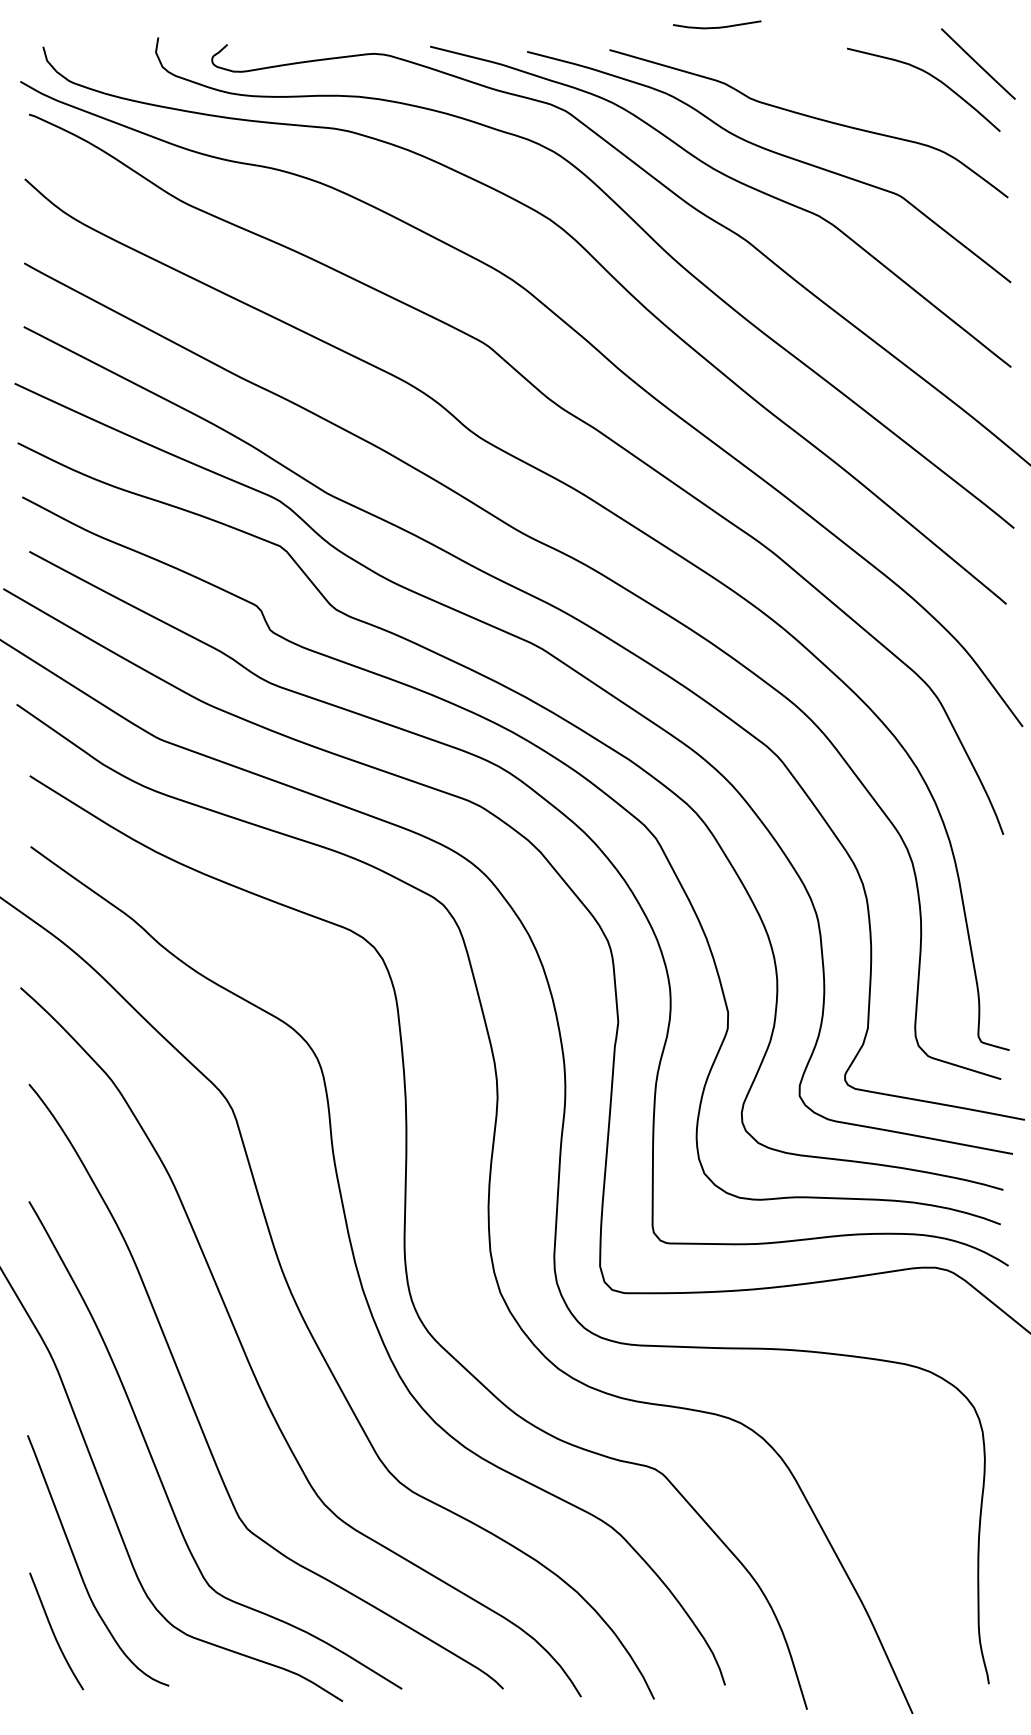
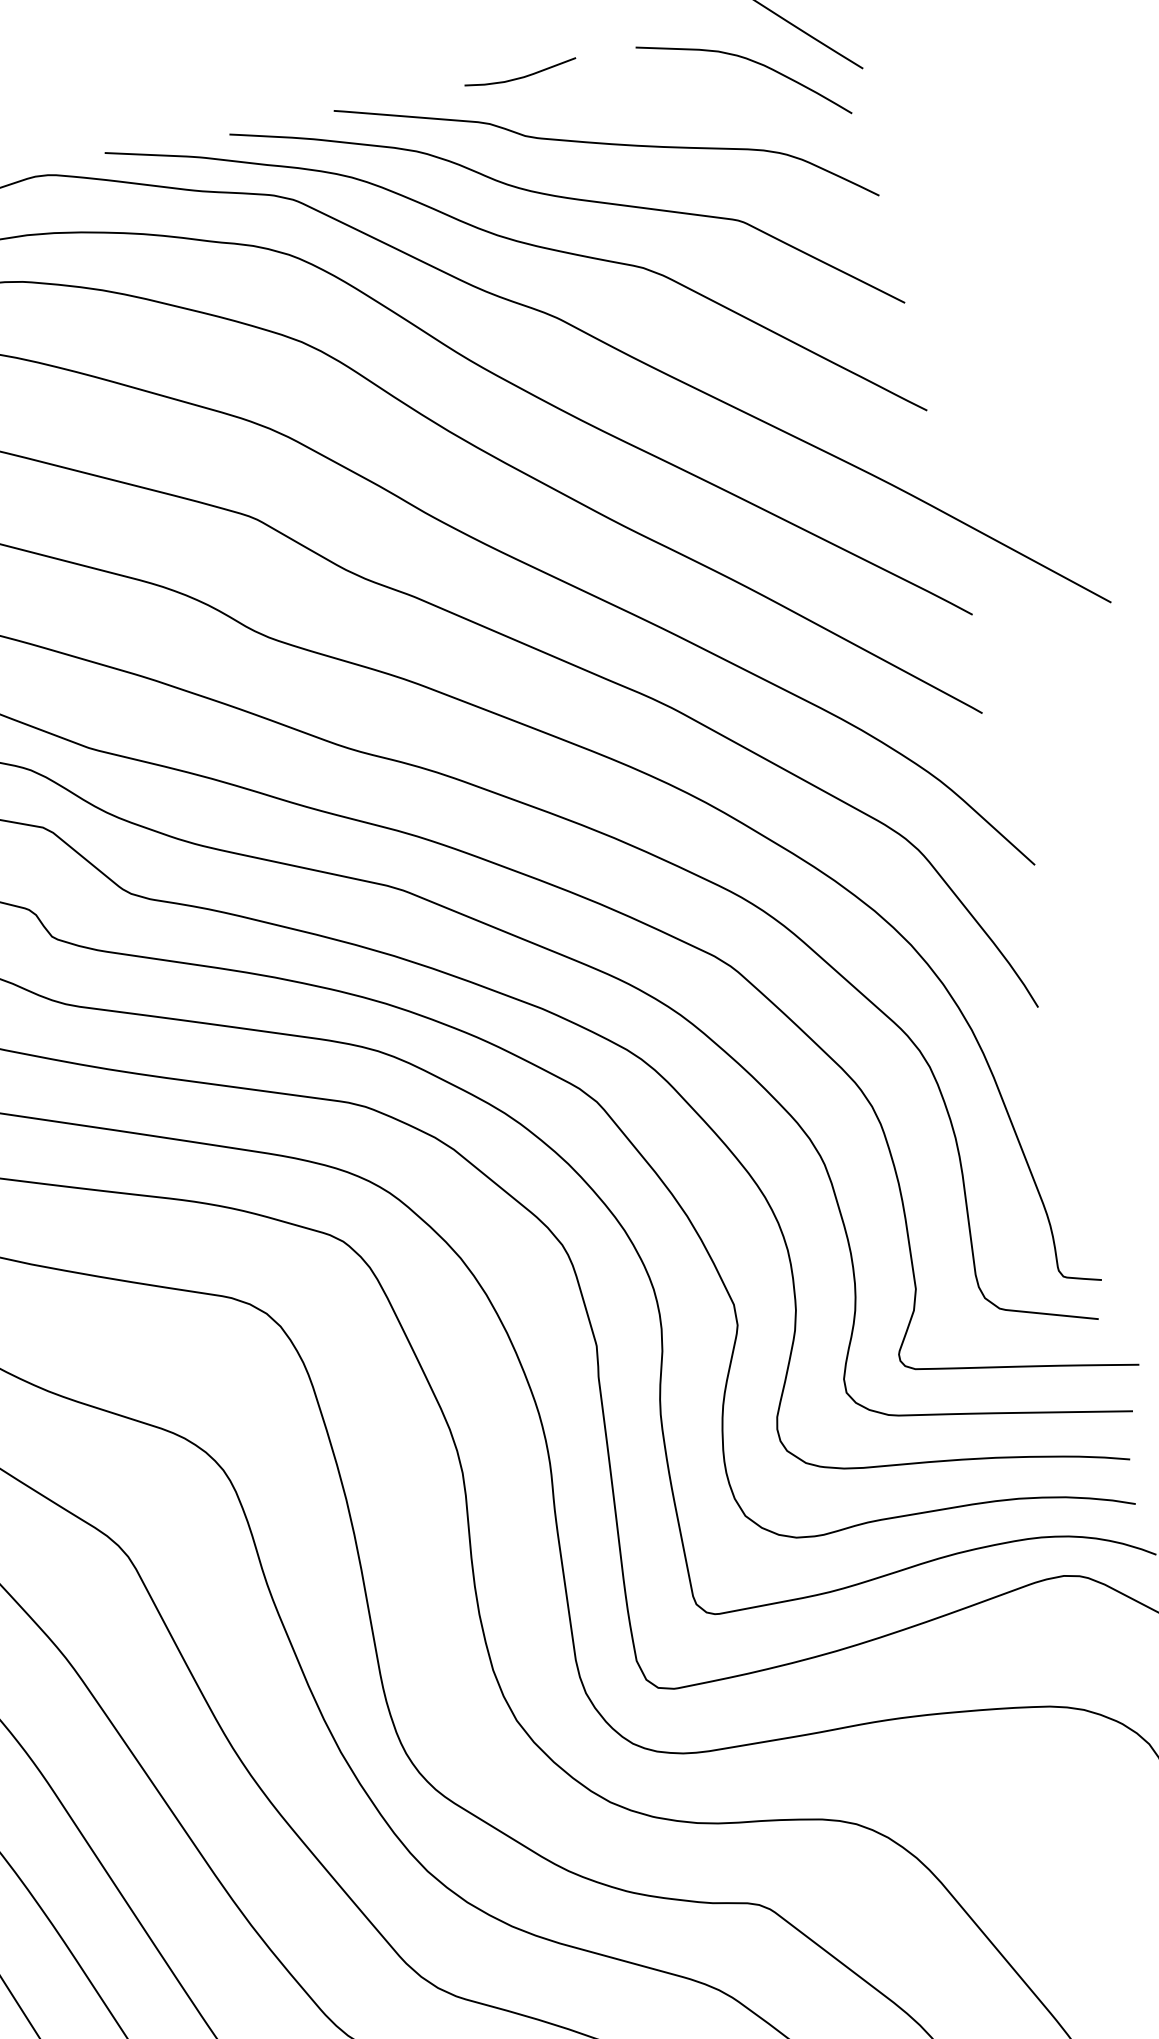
curve: (717, 26) -> (521, 76), moved

